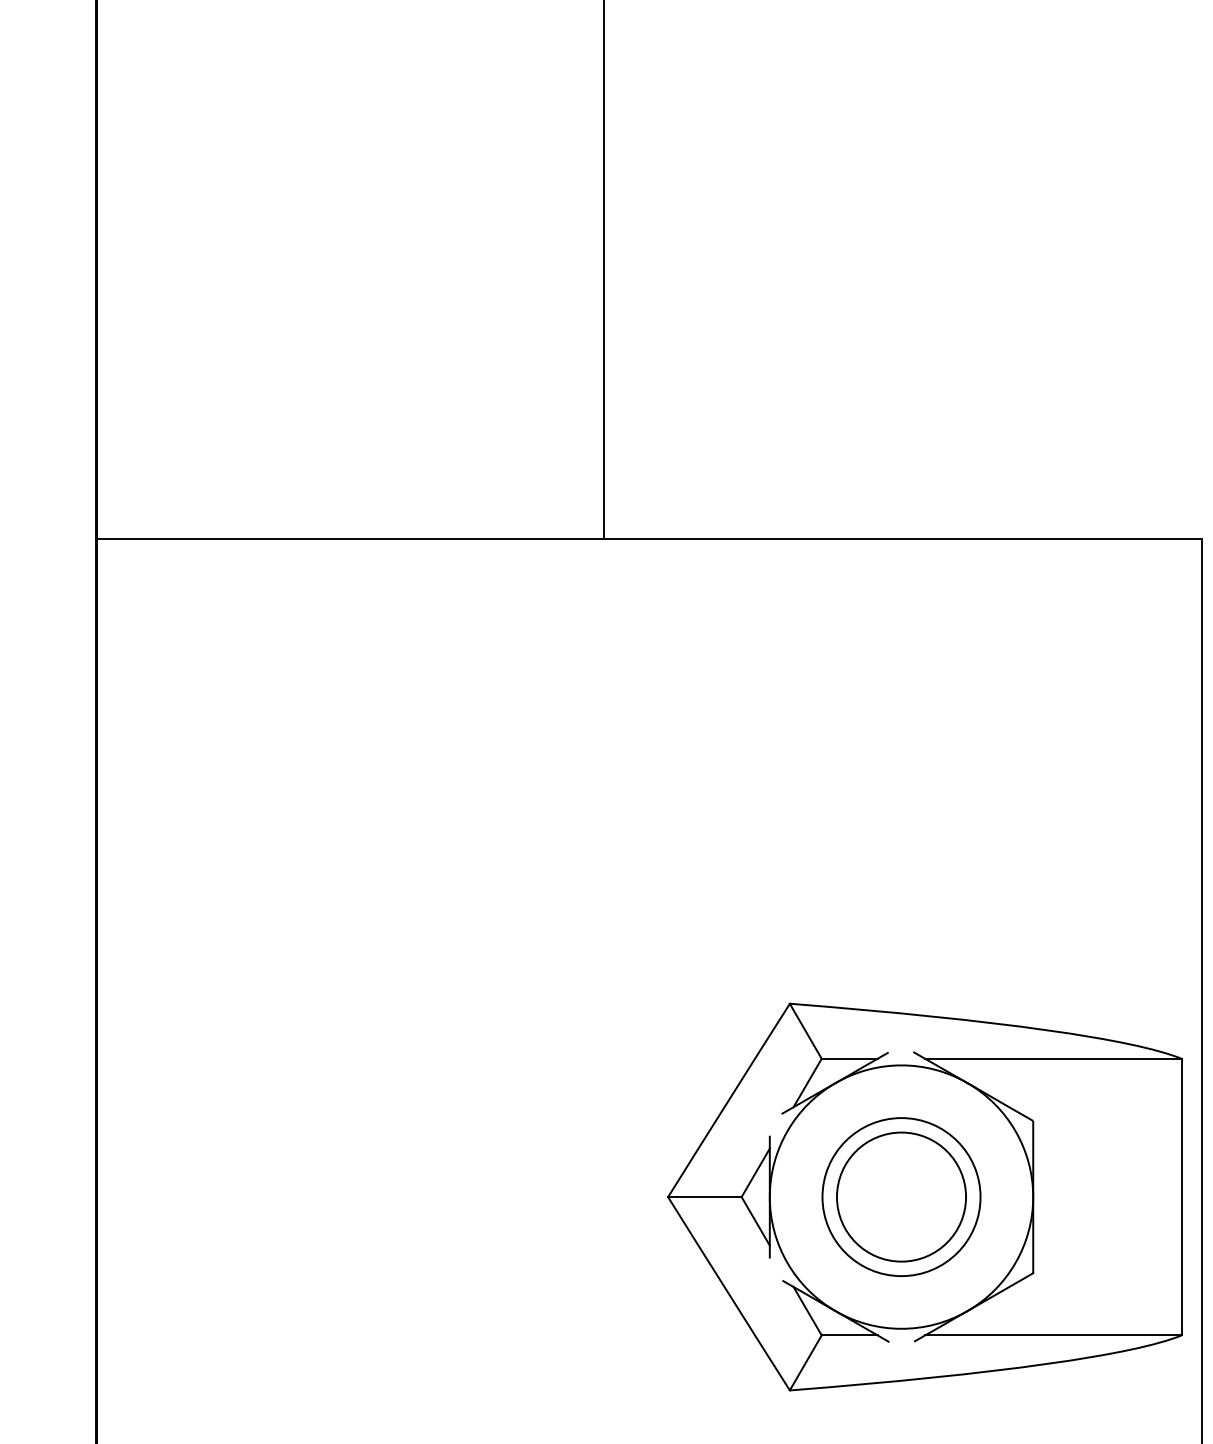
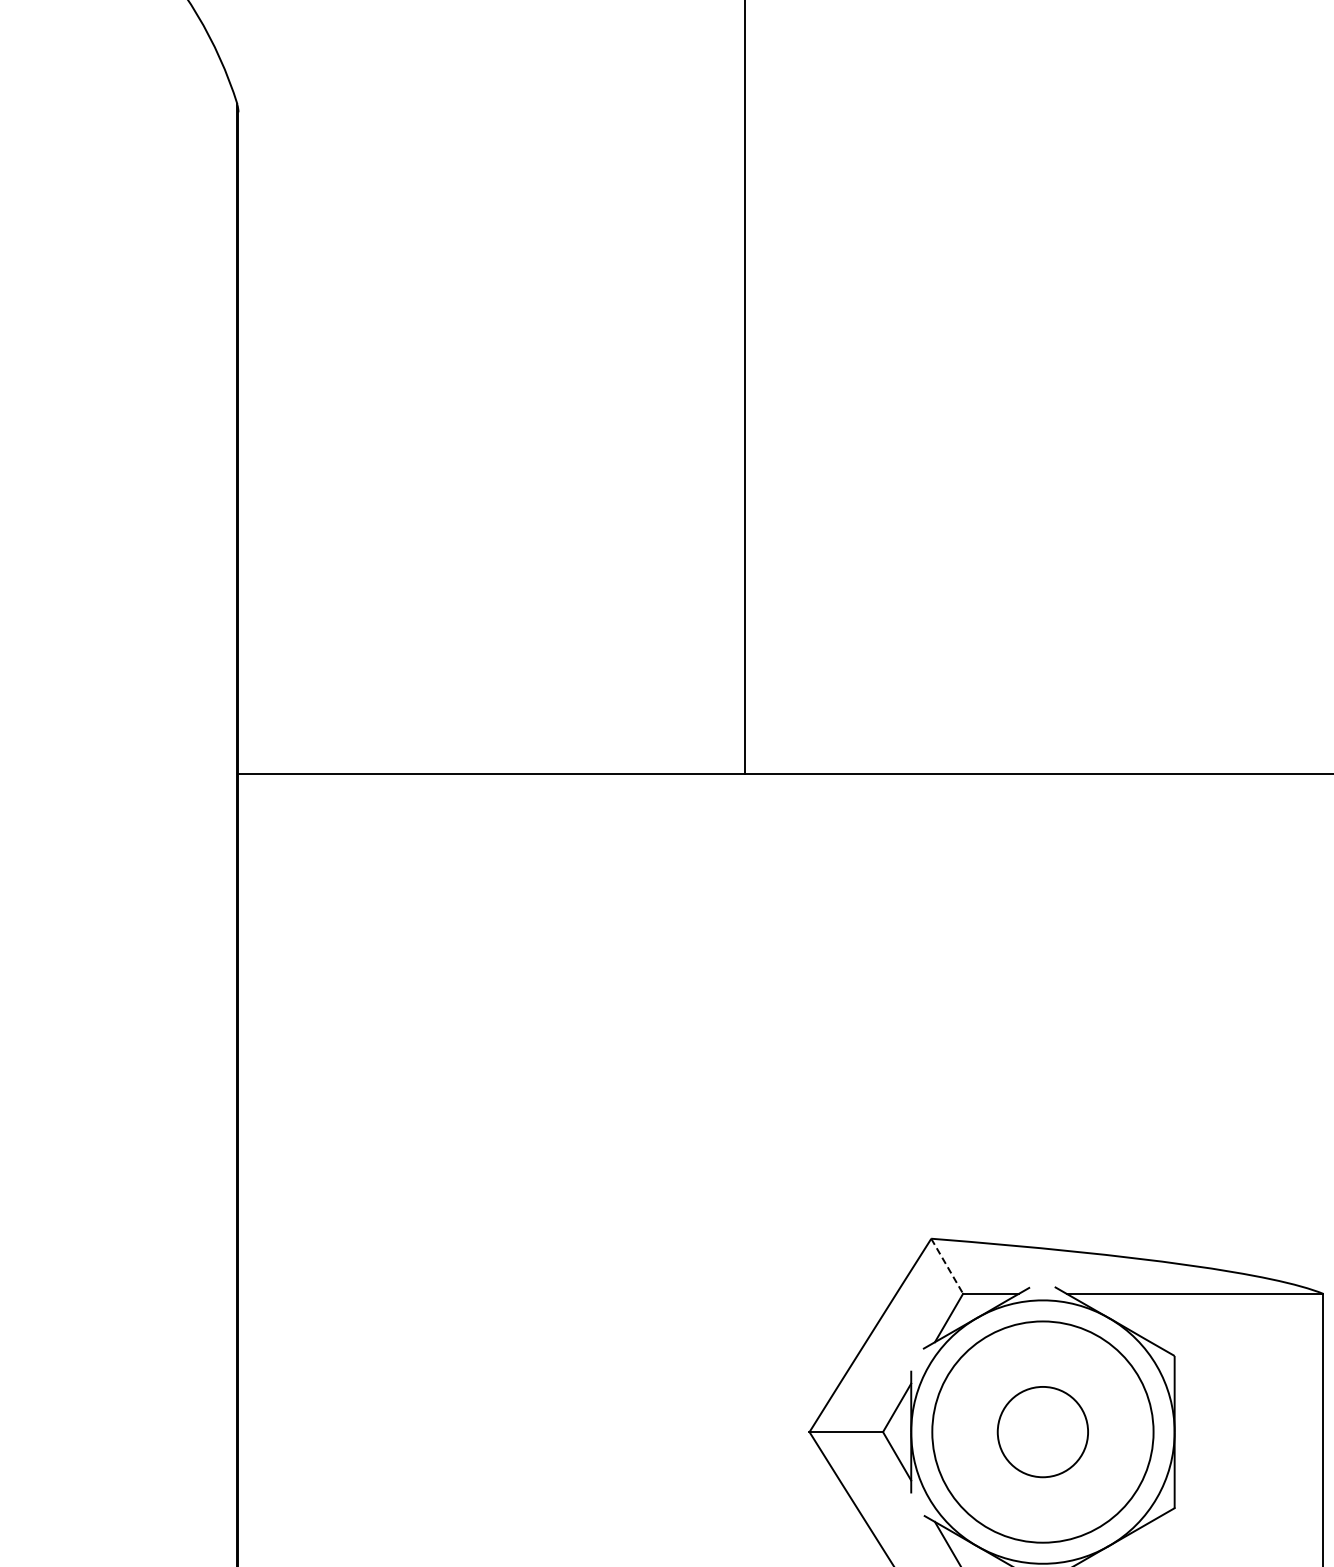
line: (806, 1031) -> (947, 1266), solid -> dashed
circle: (901, 1196) -> (1042, 1431), size x0.7
circle: (901, 1197) -> (1042, 1432), size x1.4

